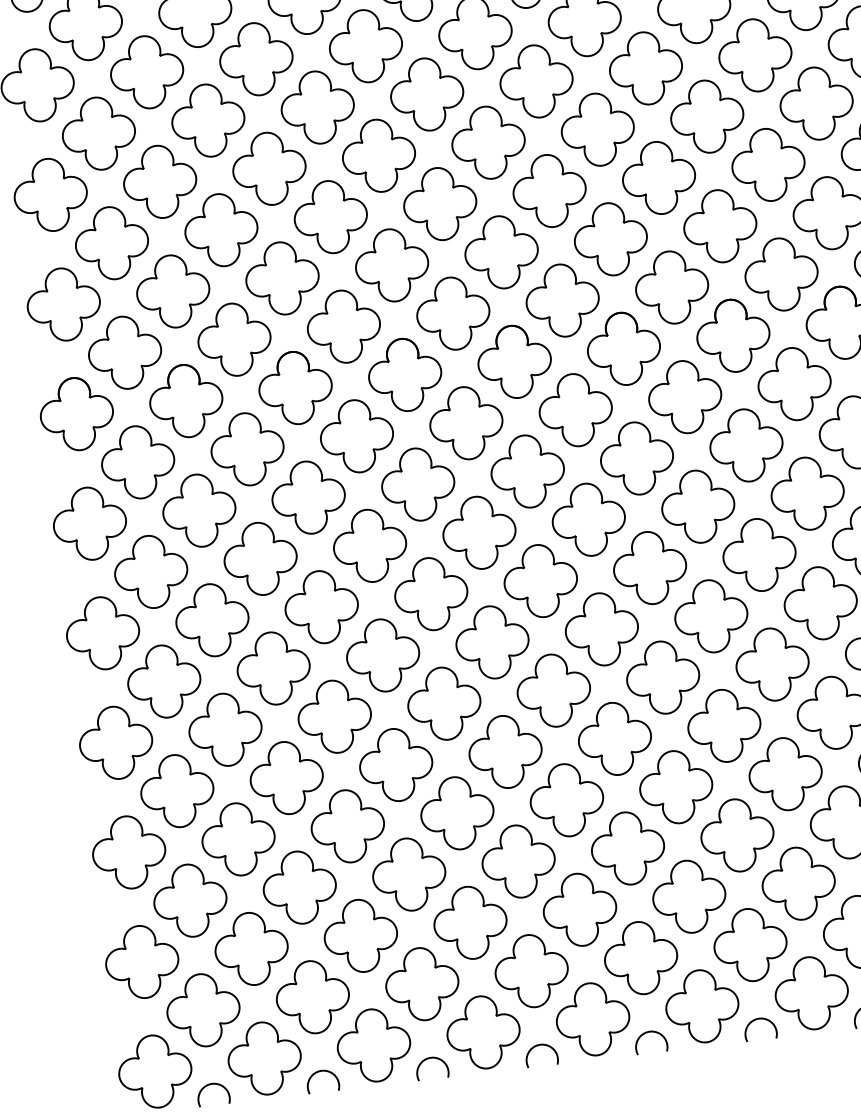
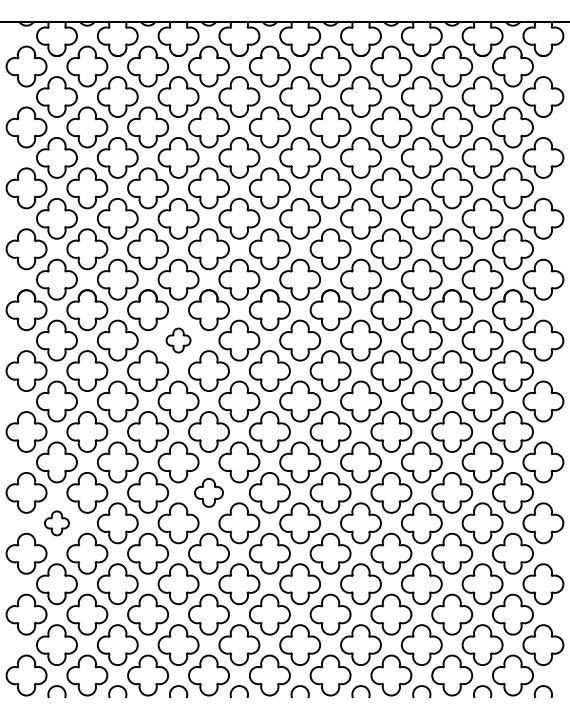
part: (356, 436) -> (178, 340), size x0.6
part: (443, 703) -> (208, 492), size x0.7
part: (176, 791) -> (56, 523), size x0.6

